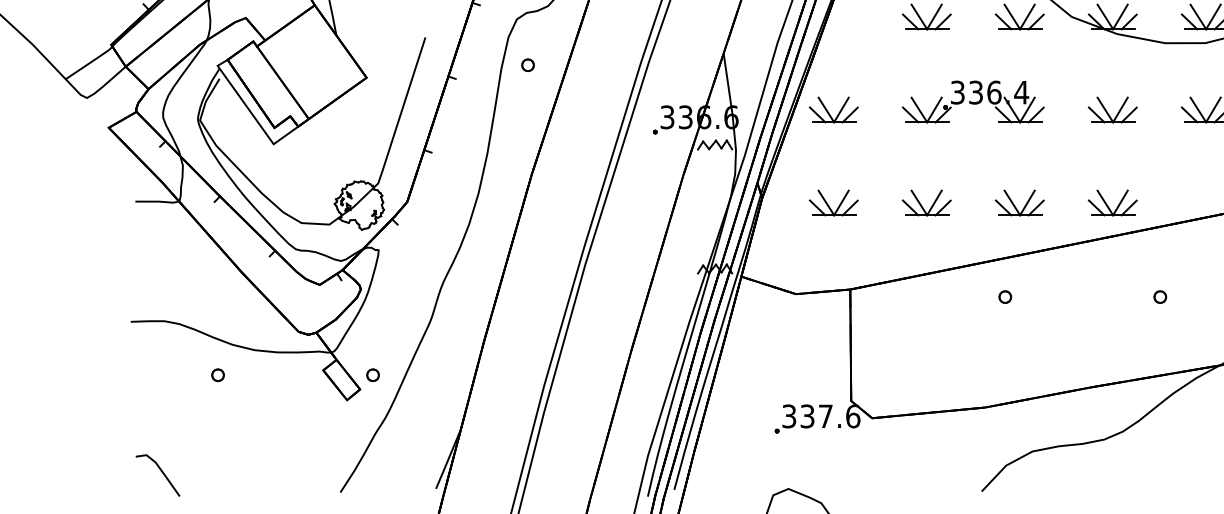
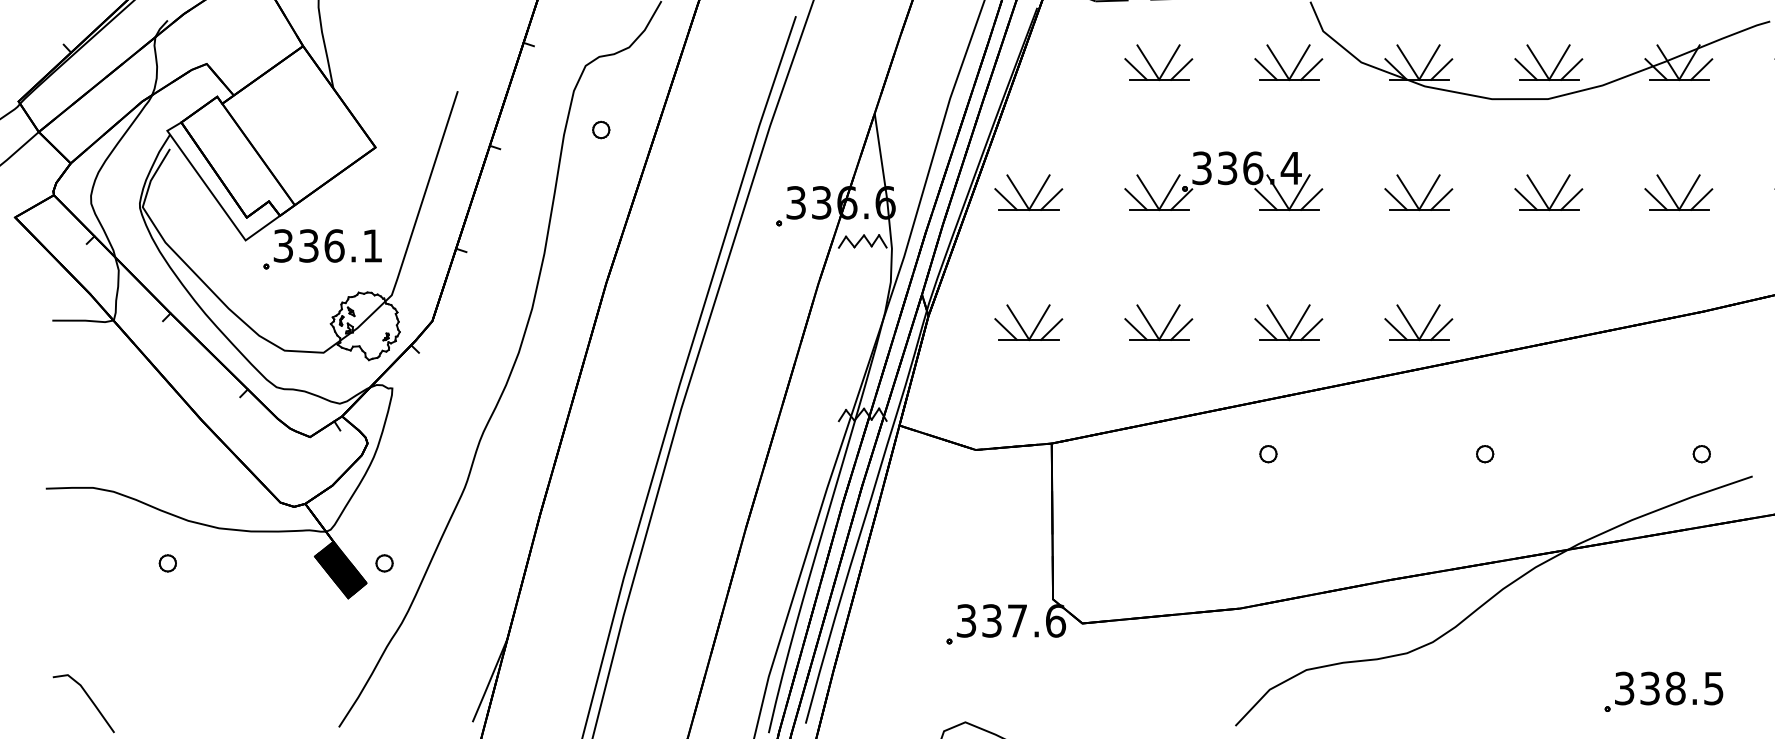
part: (328, 150) -> (322, 249), added
fill: (341, 379) -> (340, 569), added

